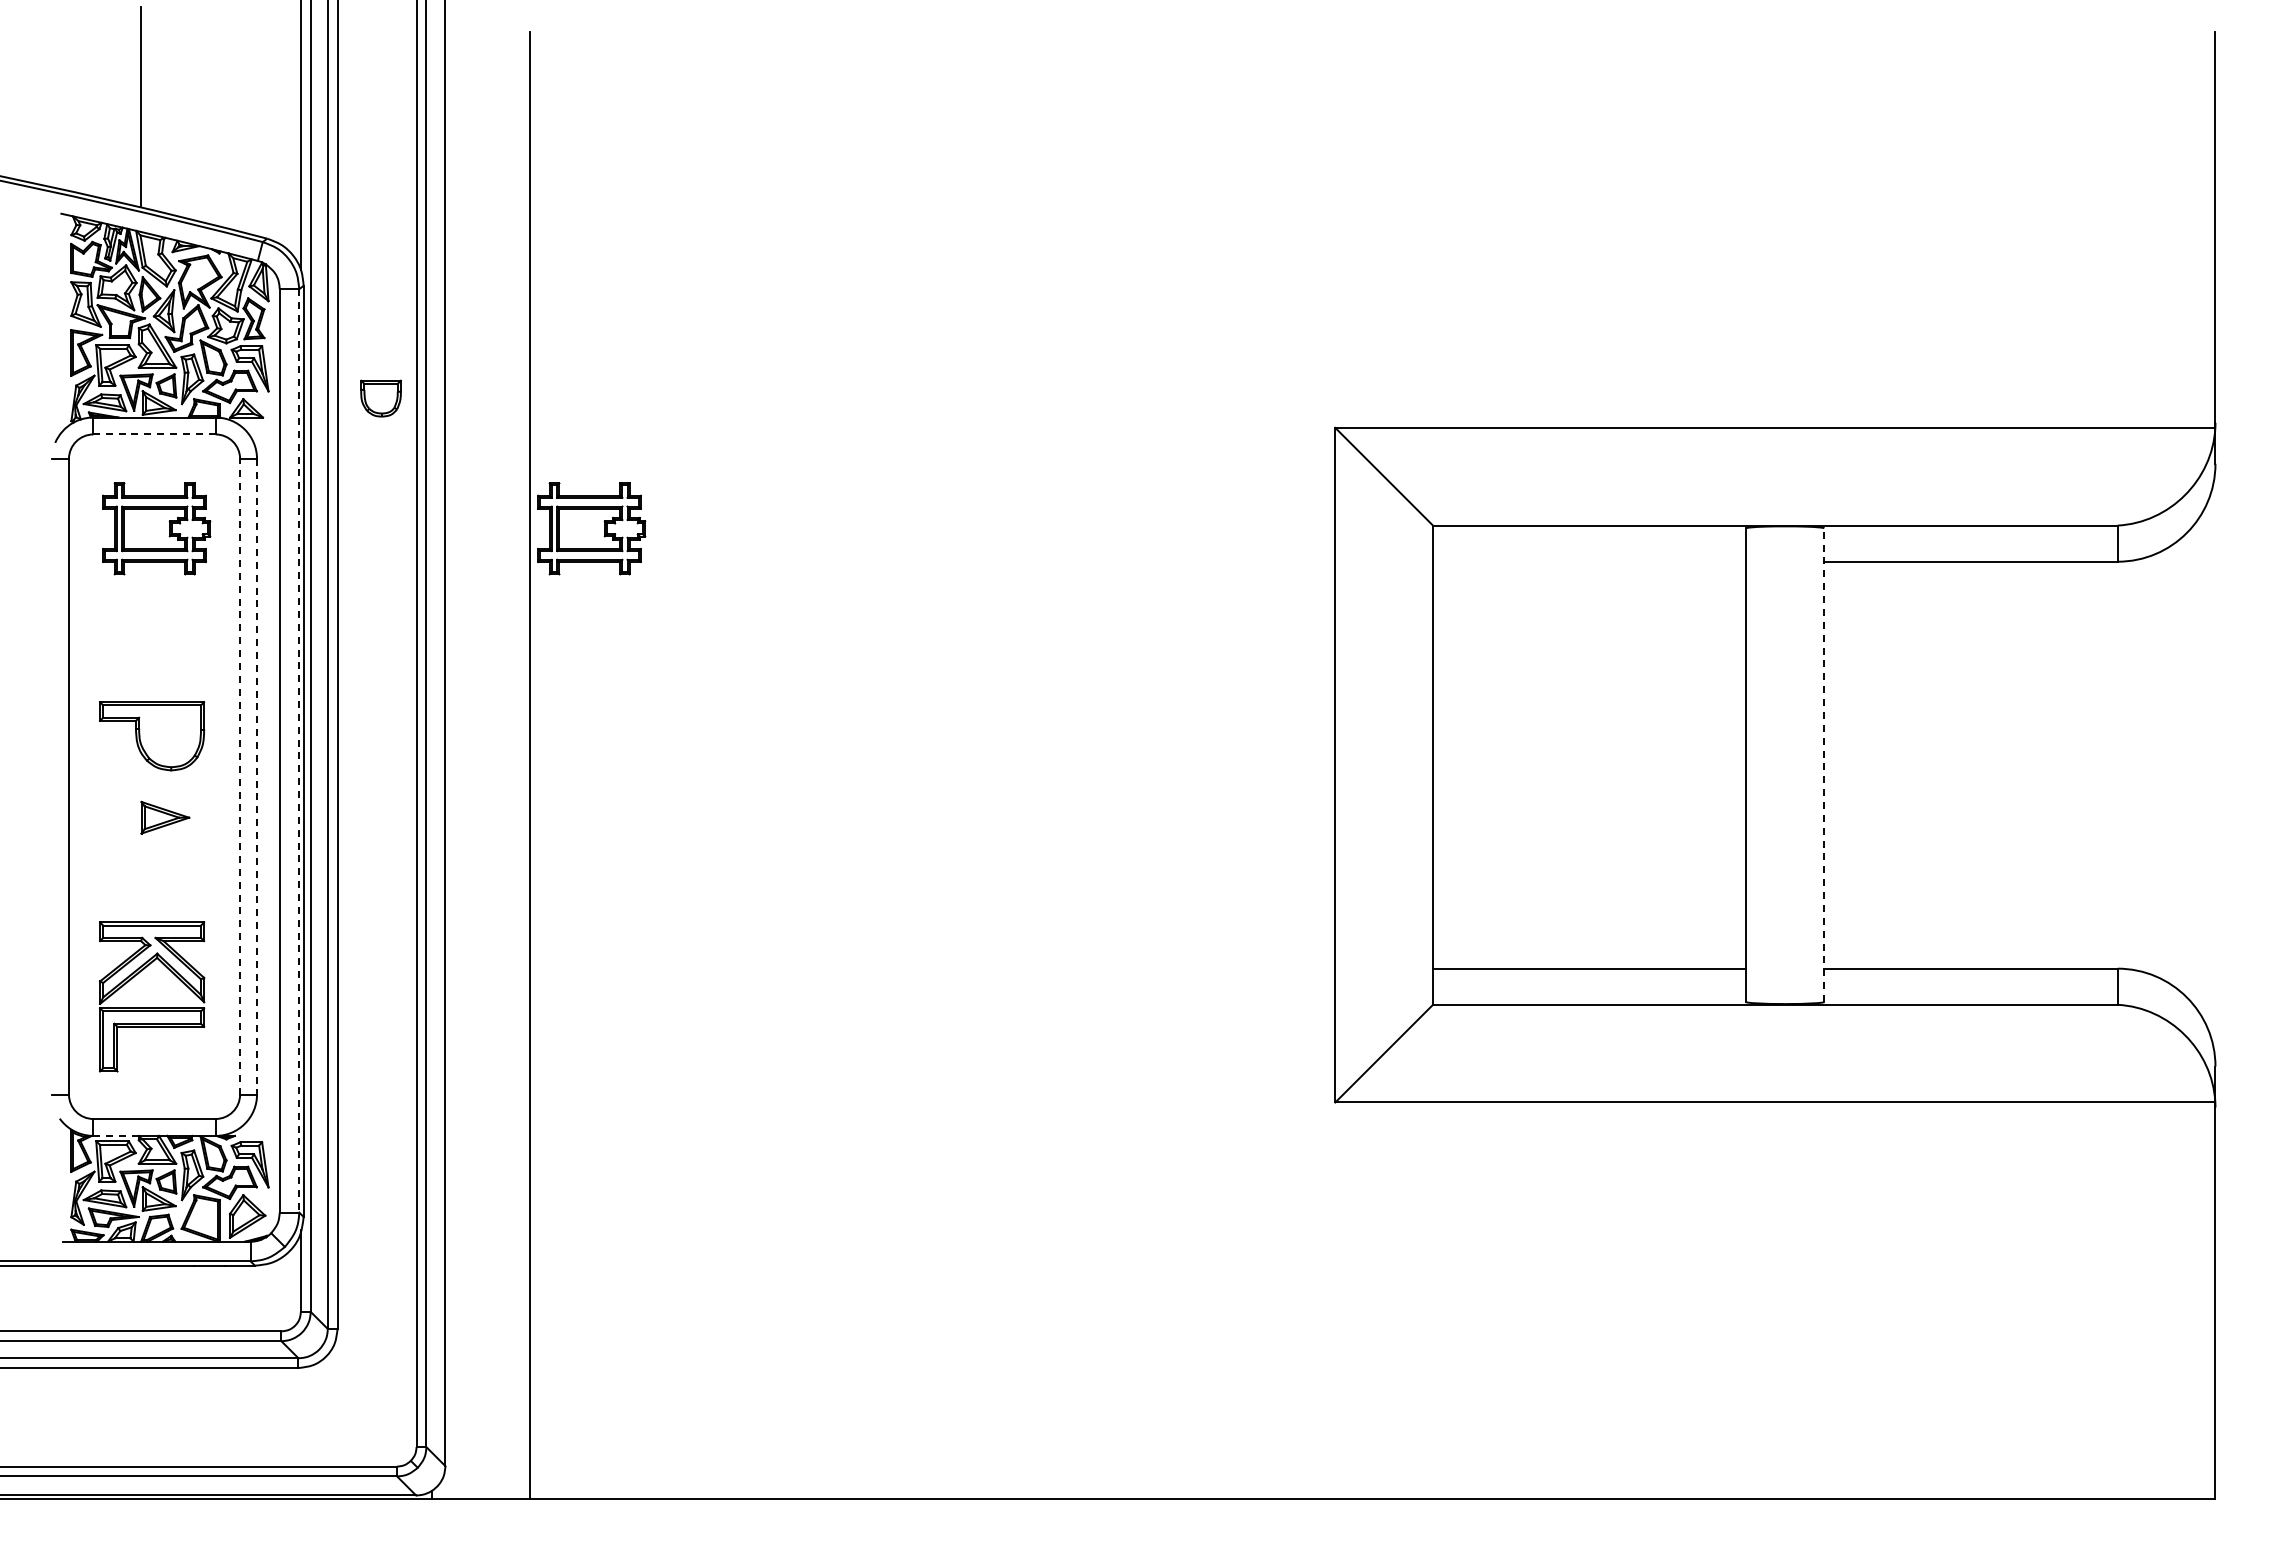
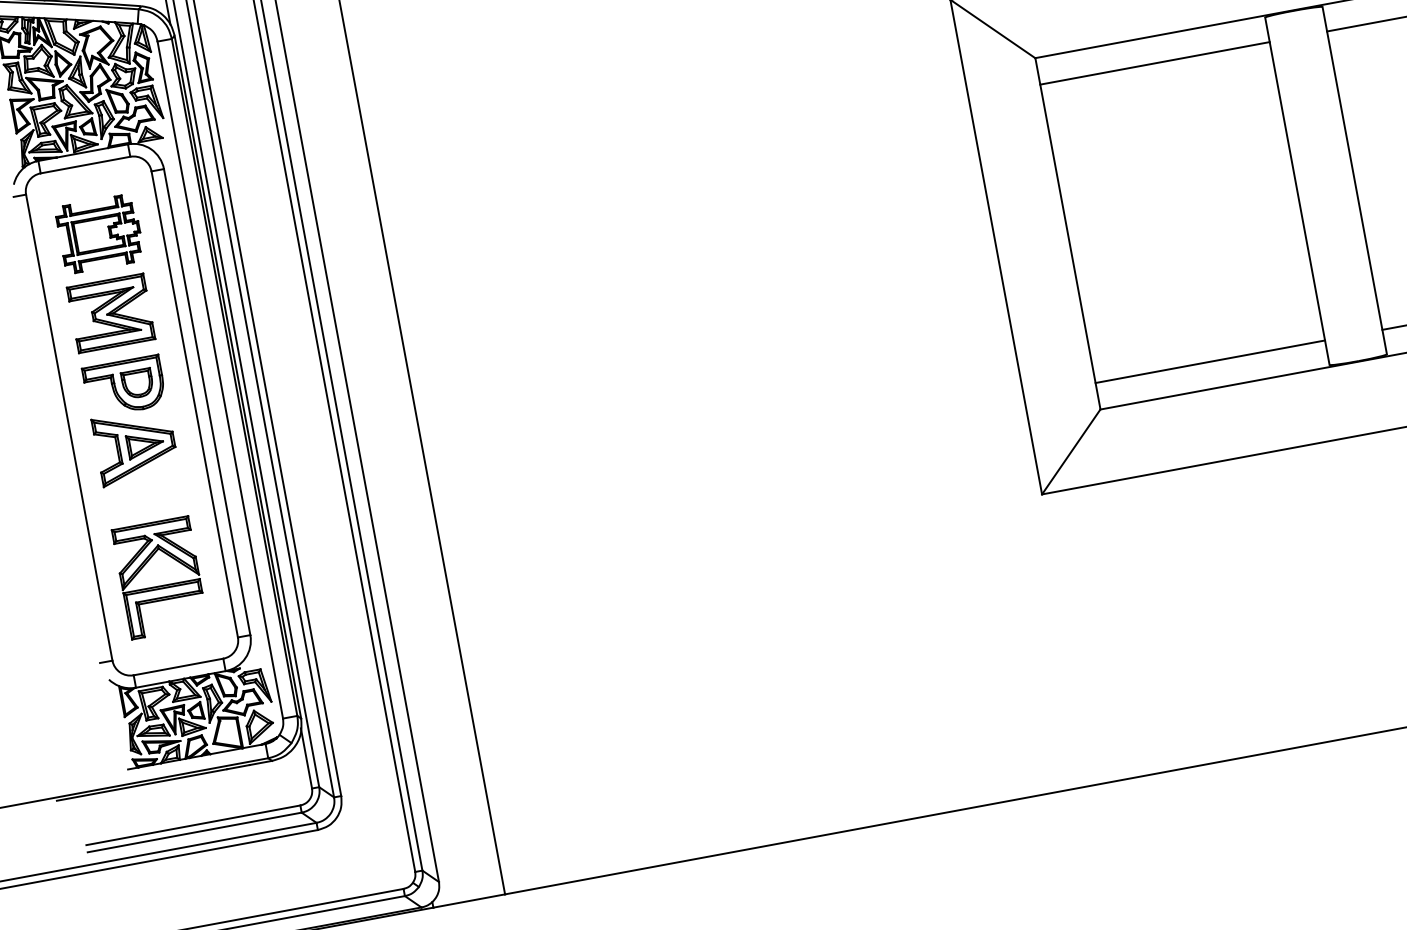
part: (380, 398) -> (137, 383), moved
line: (154, 434) -> (85, 165), dashed -> solid
part: (591, 528) -> (418, 174), removed
line: (1589, 561) -> (1154, 63), added
part: (152, 635) -> (111, 312), added
line: (299, 750) -> (234, 377), dashed -> solid
line: (1824, 765) -> (1354, 180), dashed -> solid
line: (240, 776) -> (195, 404), dashed -> solid
line: (257, 776) -> (207, 401), dashed -> solid
part: (152, 817) -> (136, 446), added
line: (116, 1135) -> (152, 684), dashed -> solid

